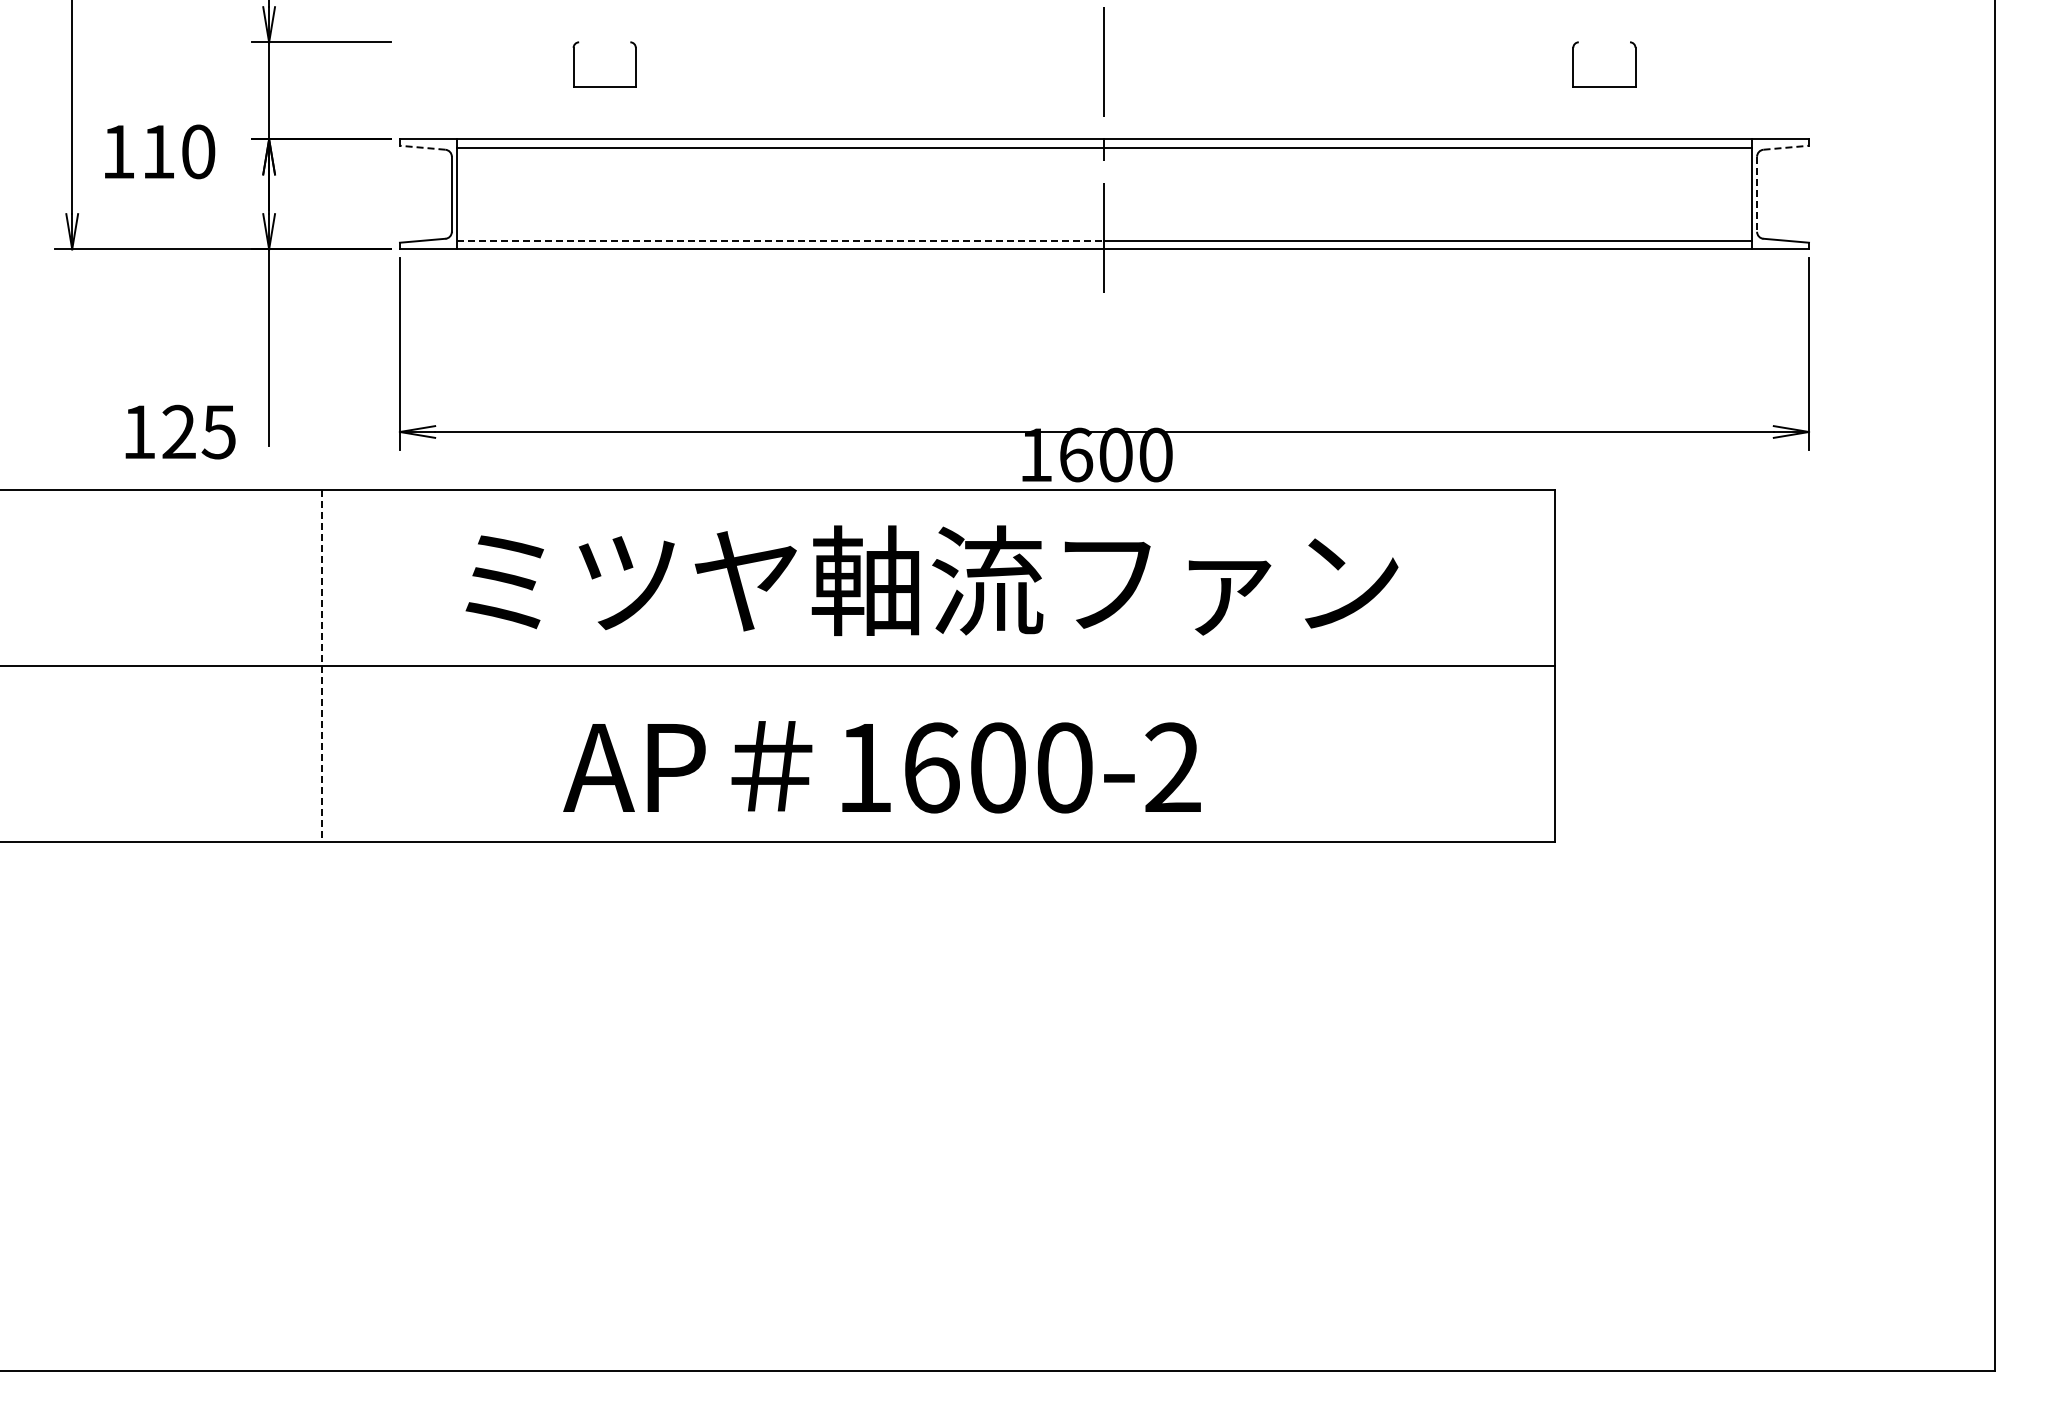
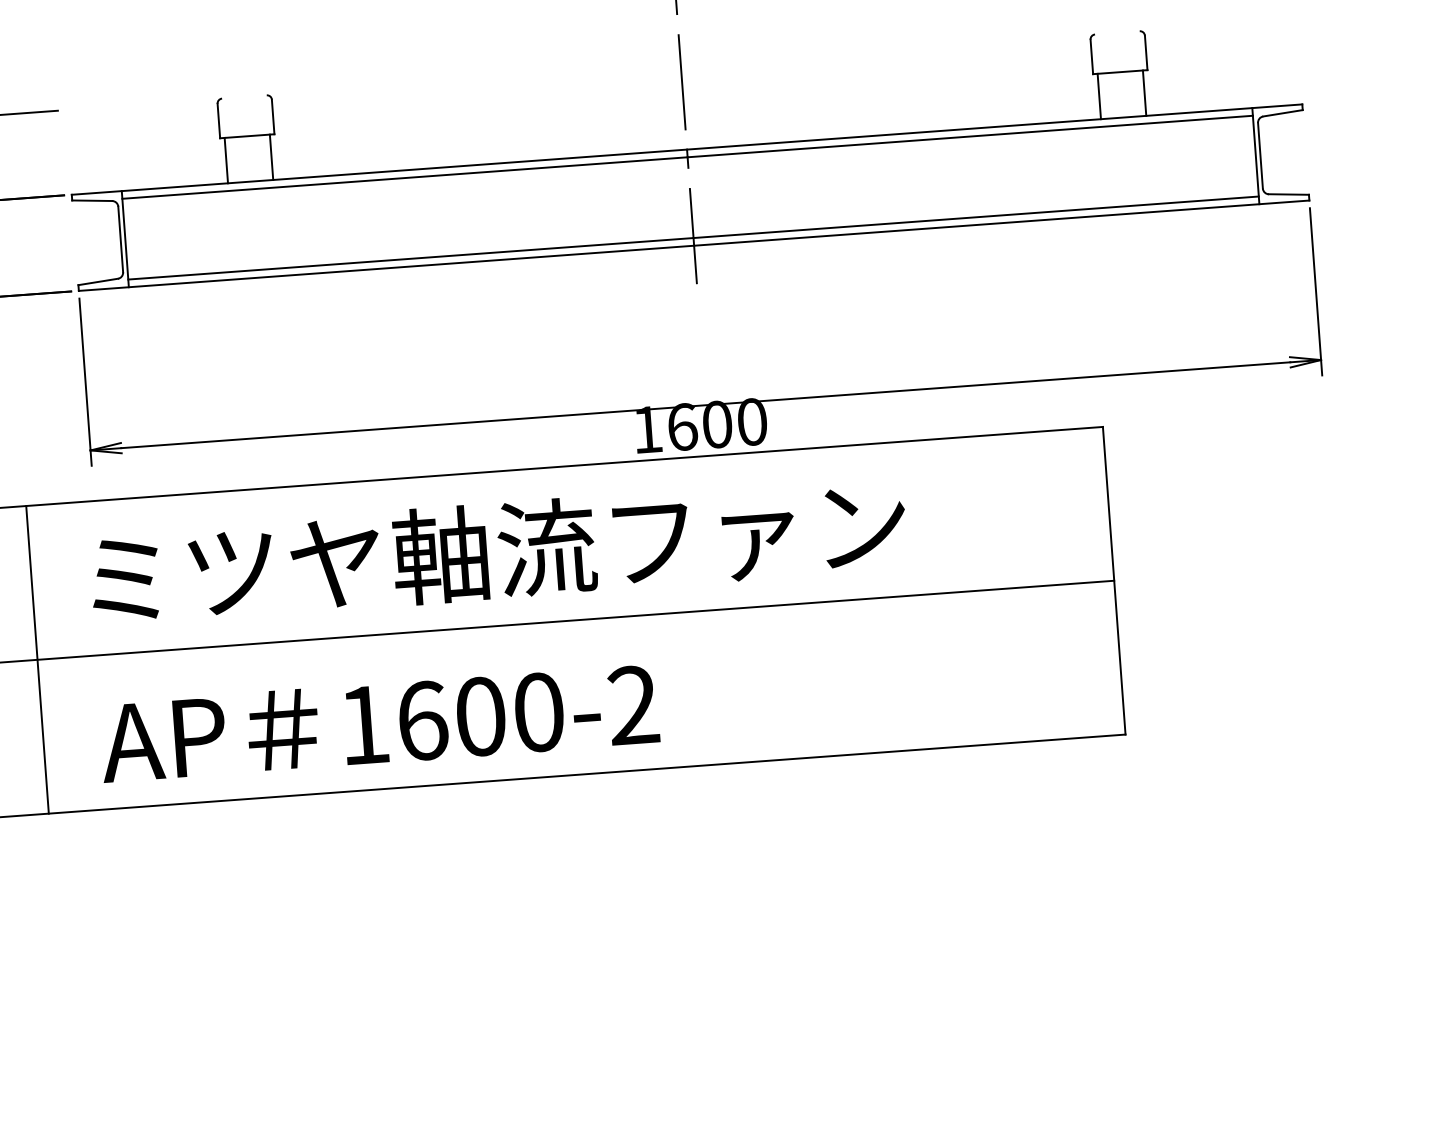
line: (578, 113) -> (226, 160), added
line: (630, 113) -> (271, 157), added
line: (1578, 113) -> (1099, 96), added
line: (1630, 113) -> (1144, 93), added
line: (422, 147) -> (92, 200), dashed -> solid
line: (1786, 147) -> (1283, 113), dashed -> solid
line: (1757, 194) -> (1260, 155), dashed -> solid
line: (780, 240) -> (410, 258), dashed -> solid
text: (931, 580) -> (497, 550), moved
line: (321, 666) -> (37, 660), dashed -> solid
text: (881, 767) -> (378, 723), moved

